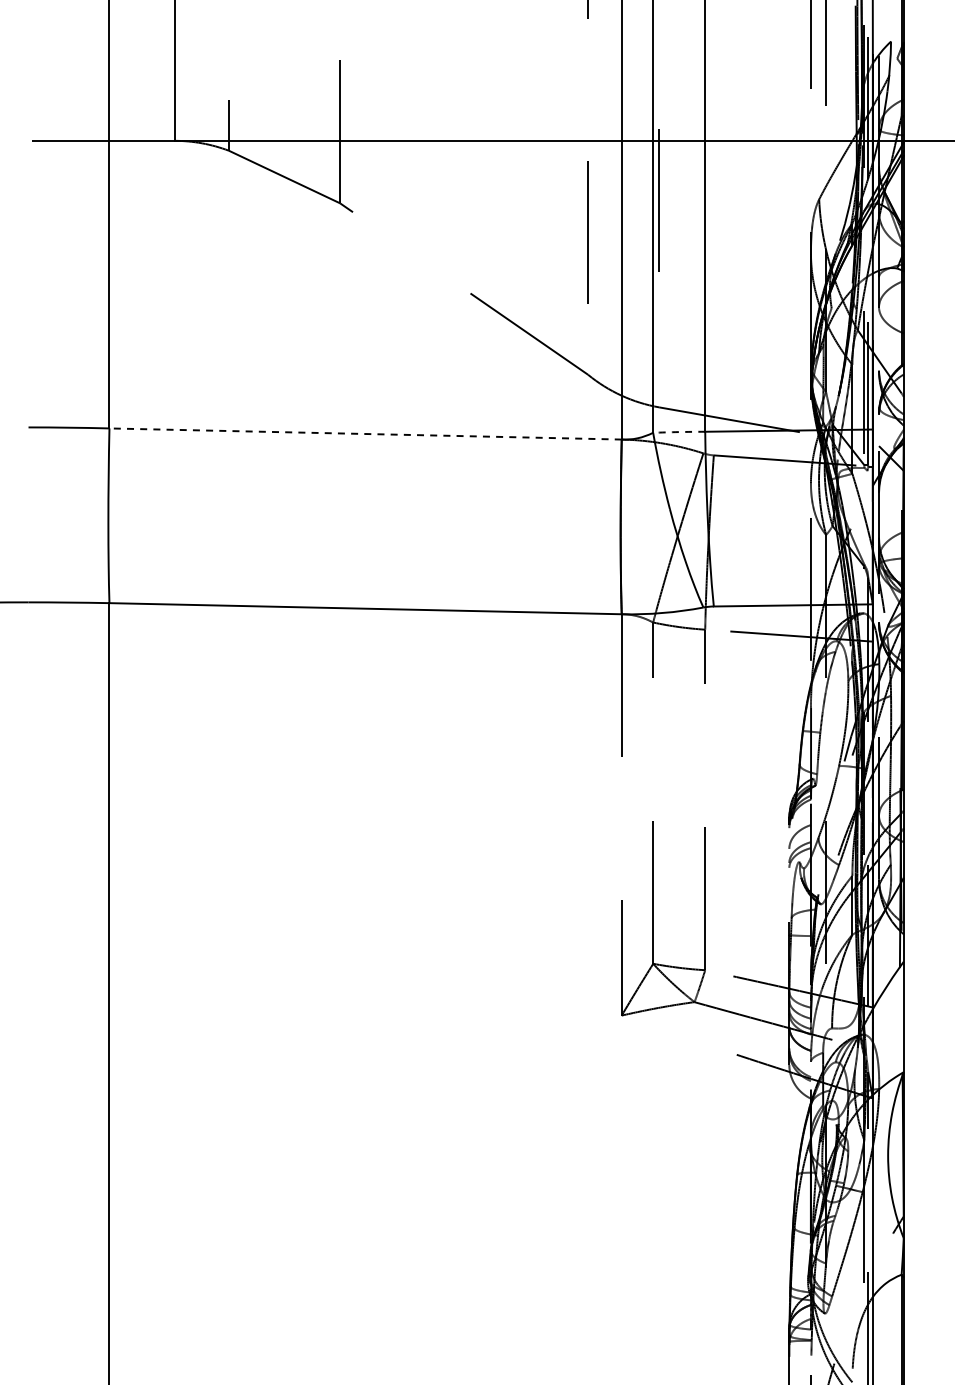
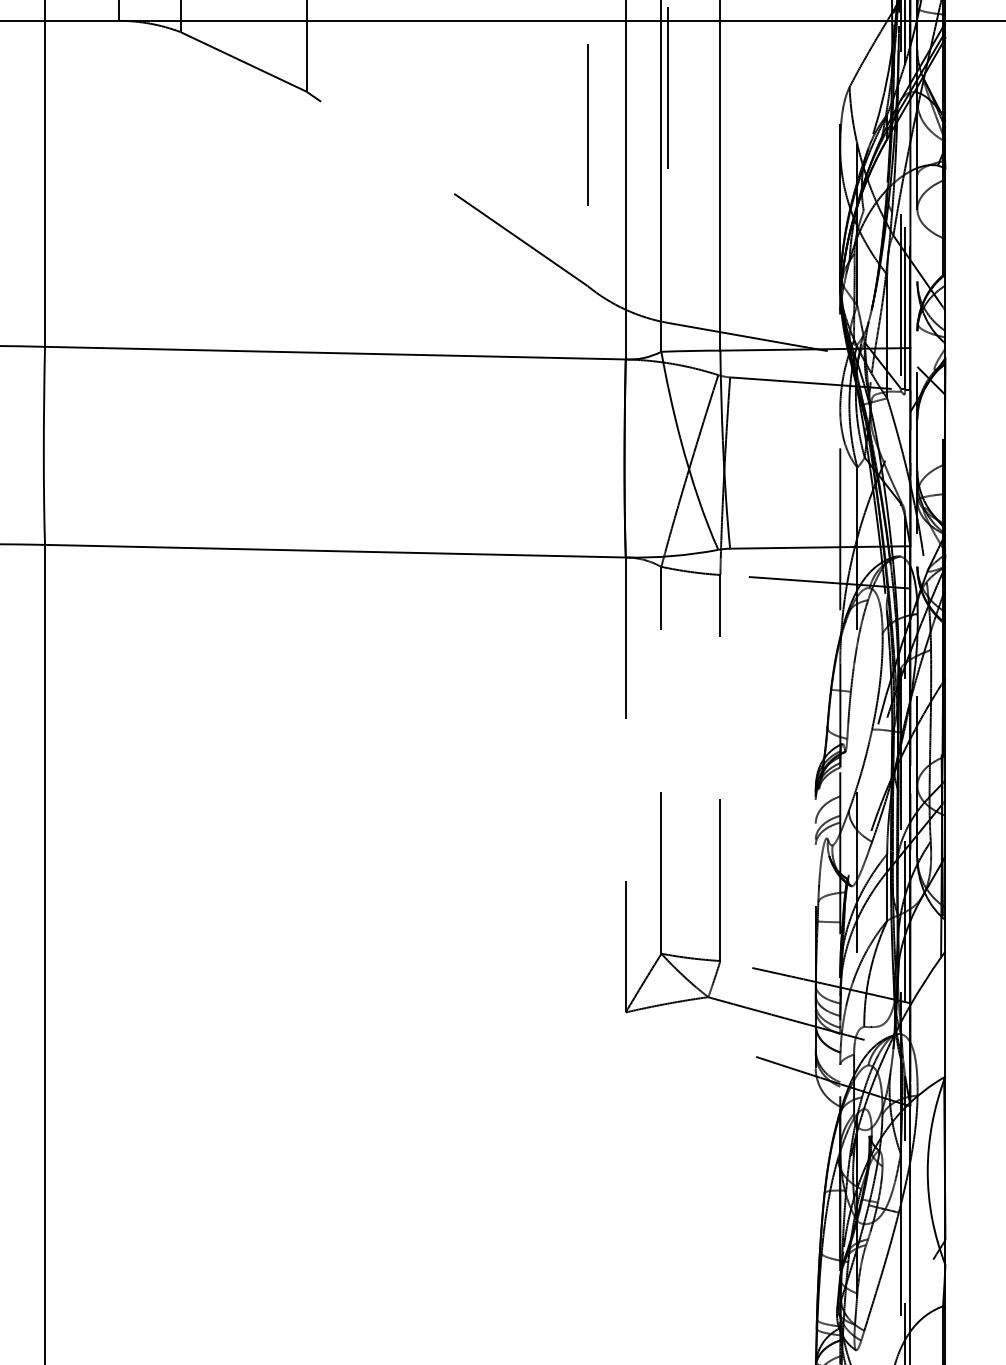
arc: (679, 432) -> (691, 351), dashed -> solid
line: (365, 433) -> (335, 352), dashed -> solid

